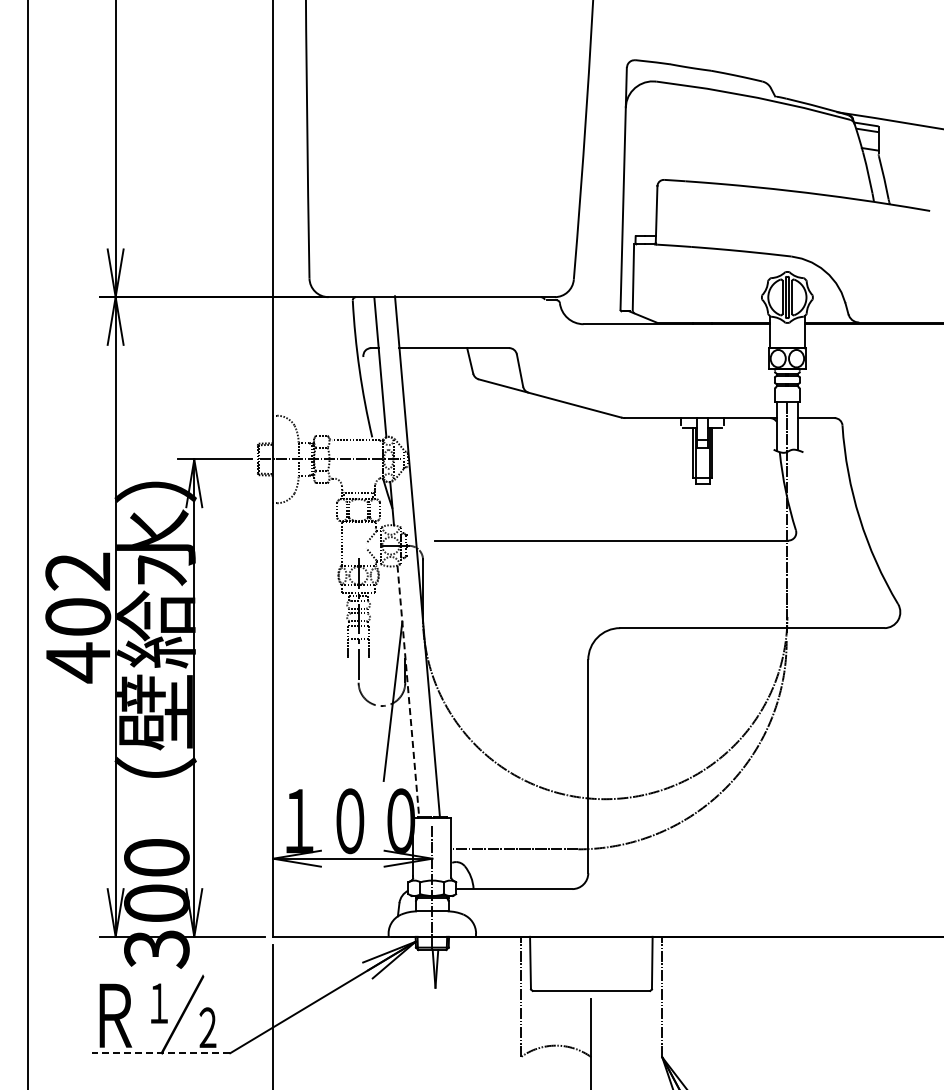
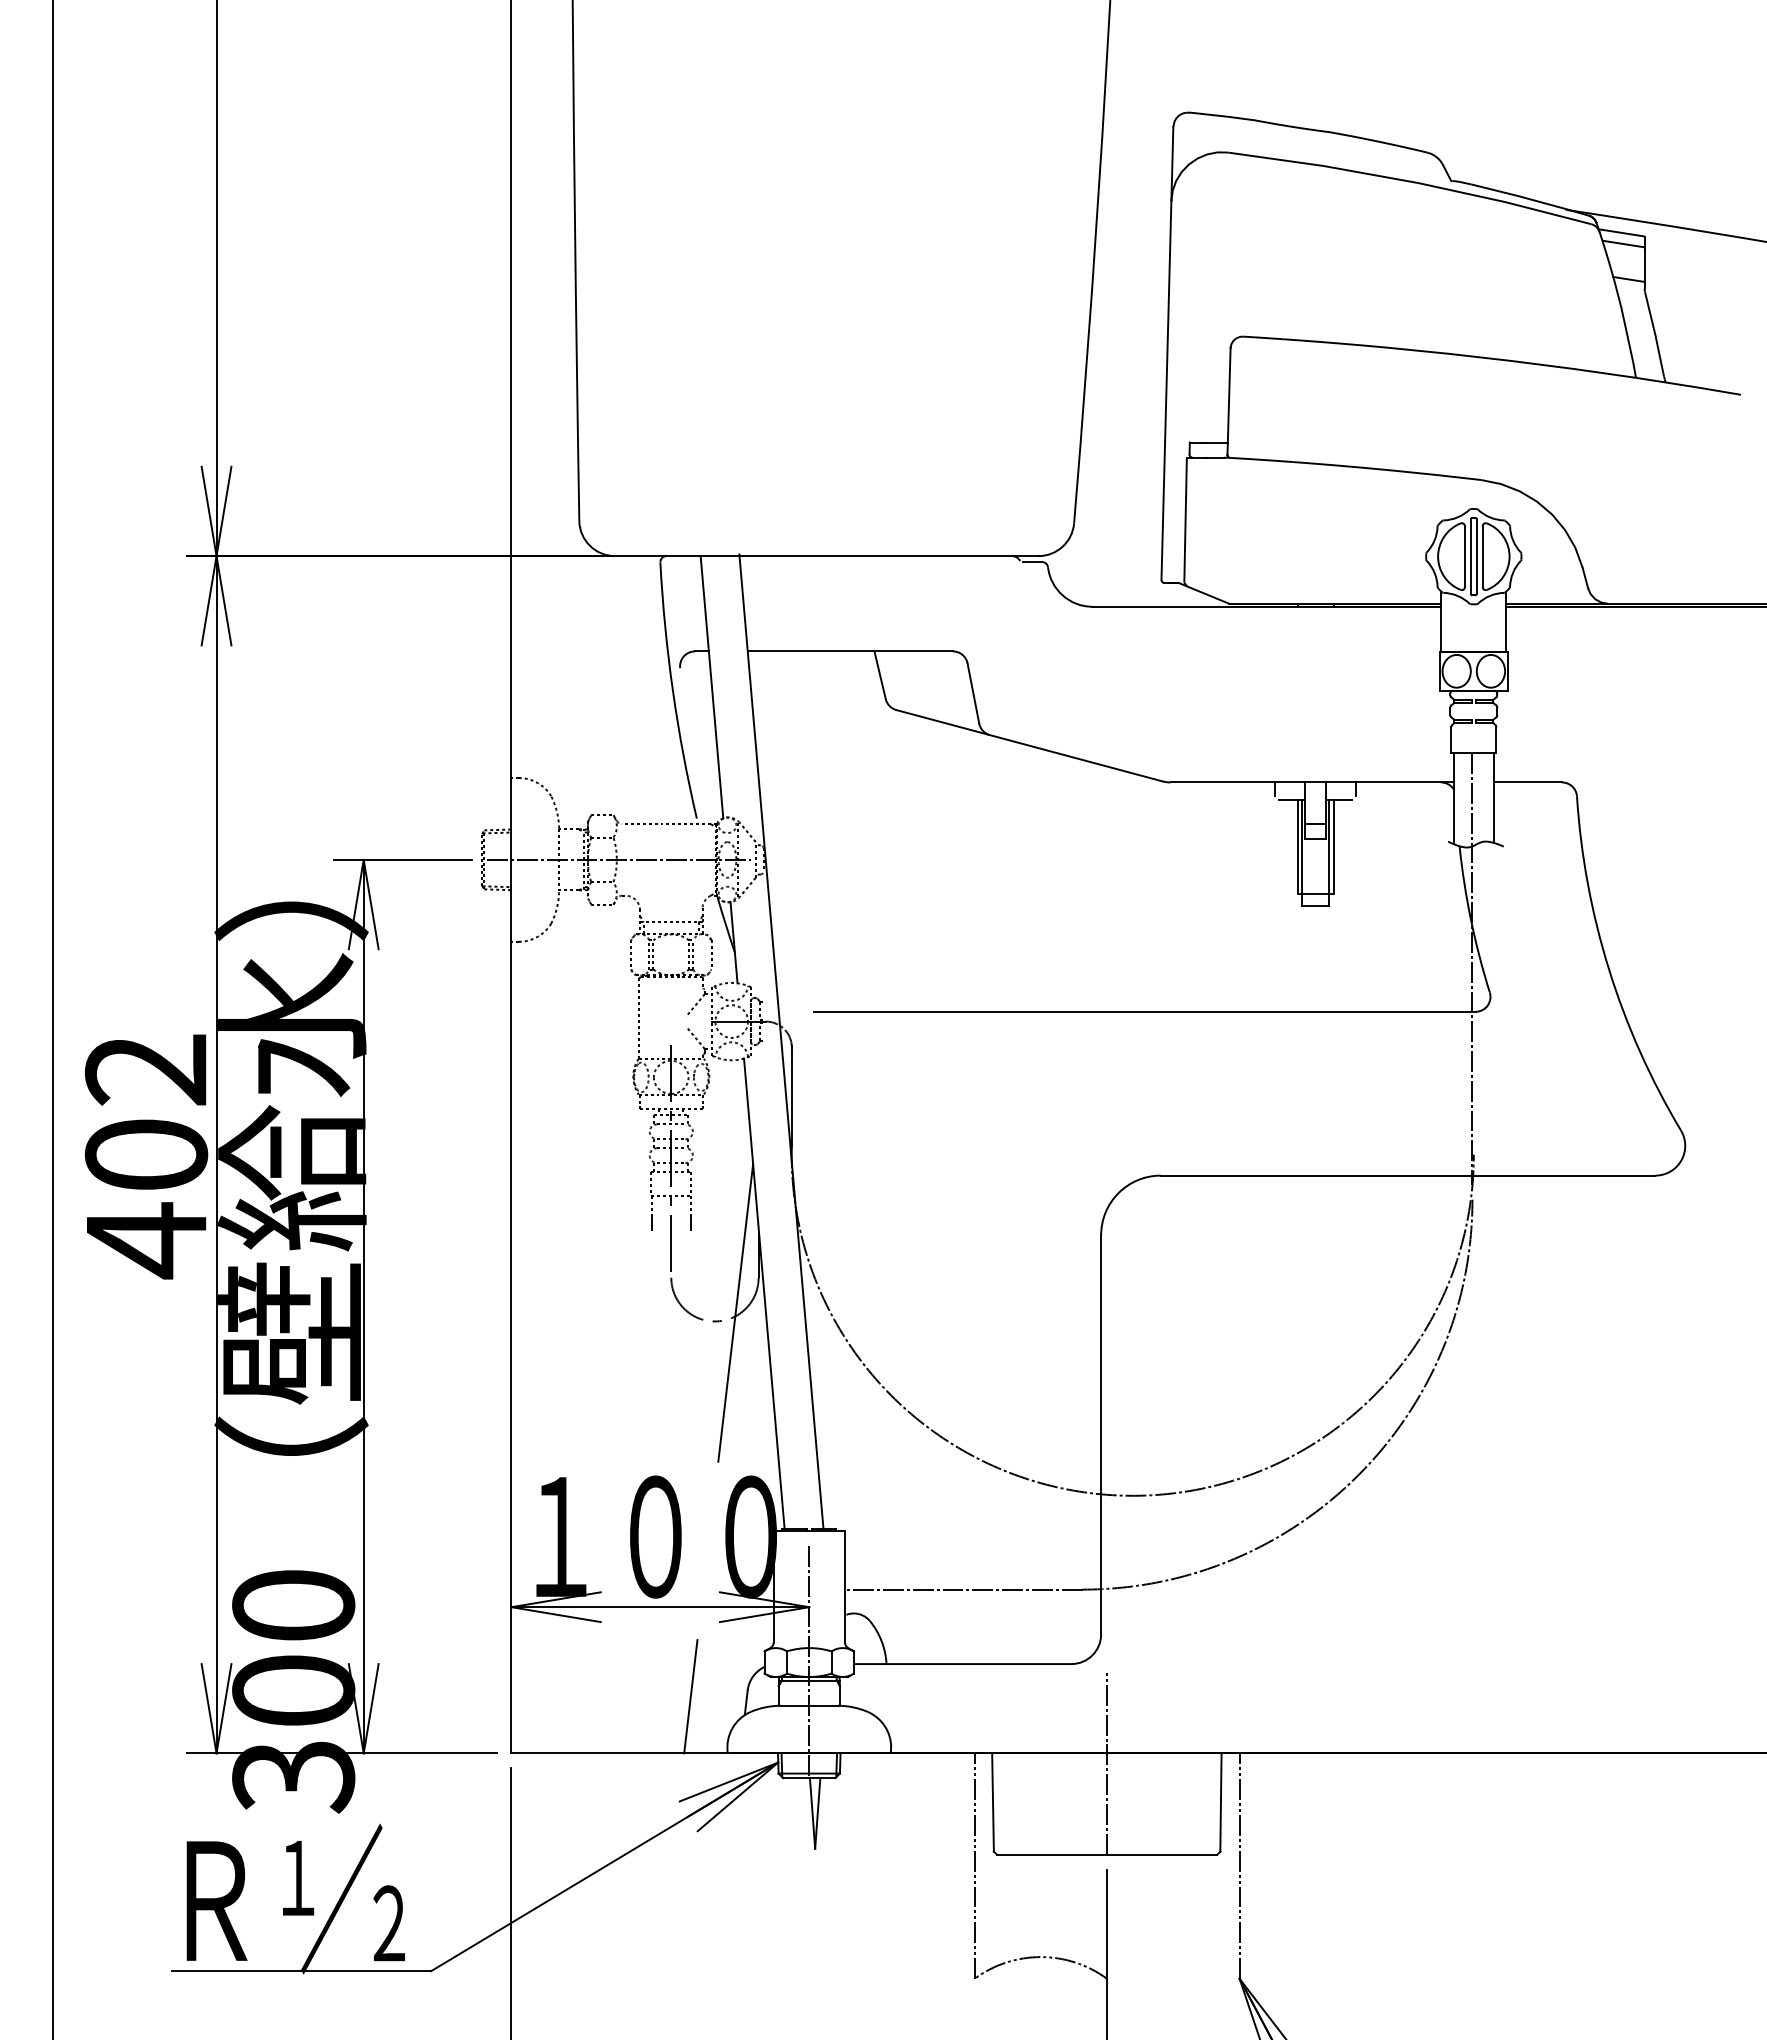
line: (408, 691) -> (764, 1294), dashed -> solid
line: (368, 906) -> (689, 1696), added
line: (591, 941) -> (1107, 1762), added
line: (160, 1053) -> (300, 1971), dashed -> solid

